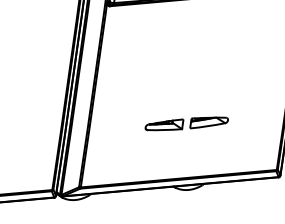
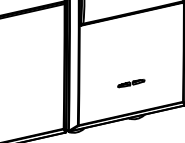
part: (187, 124) -> (131, 83), size x0.6

